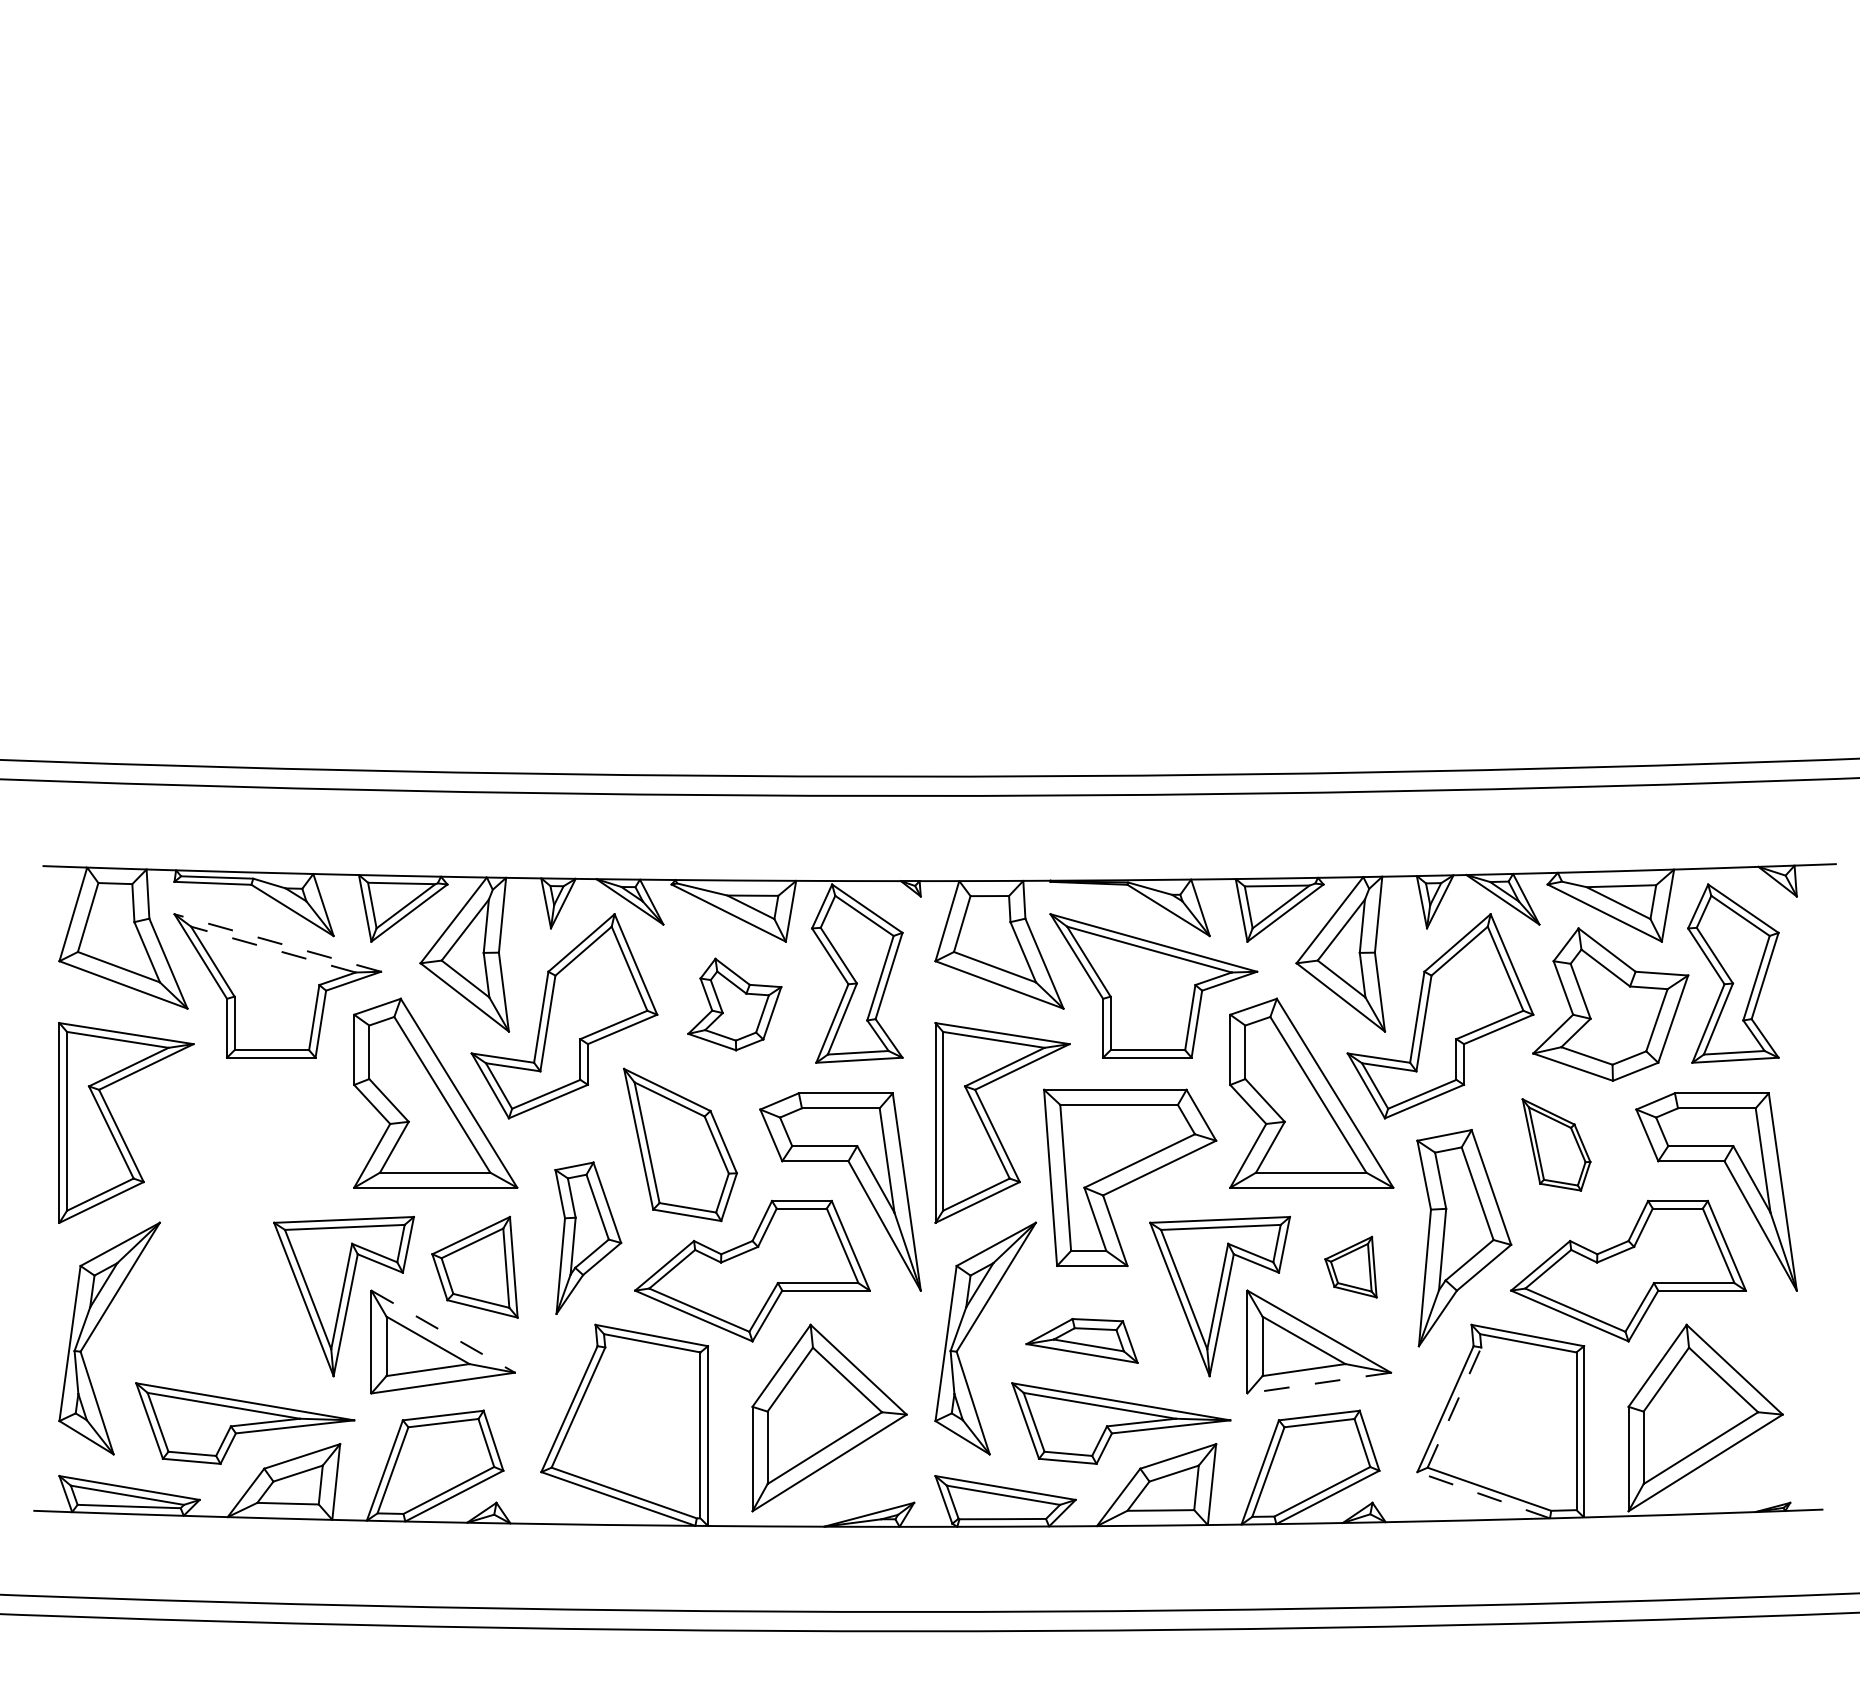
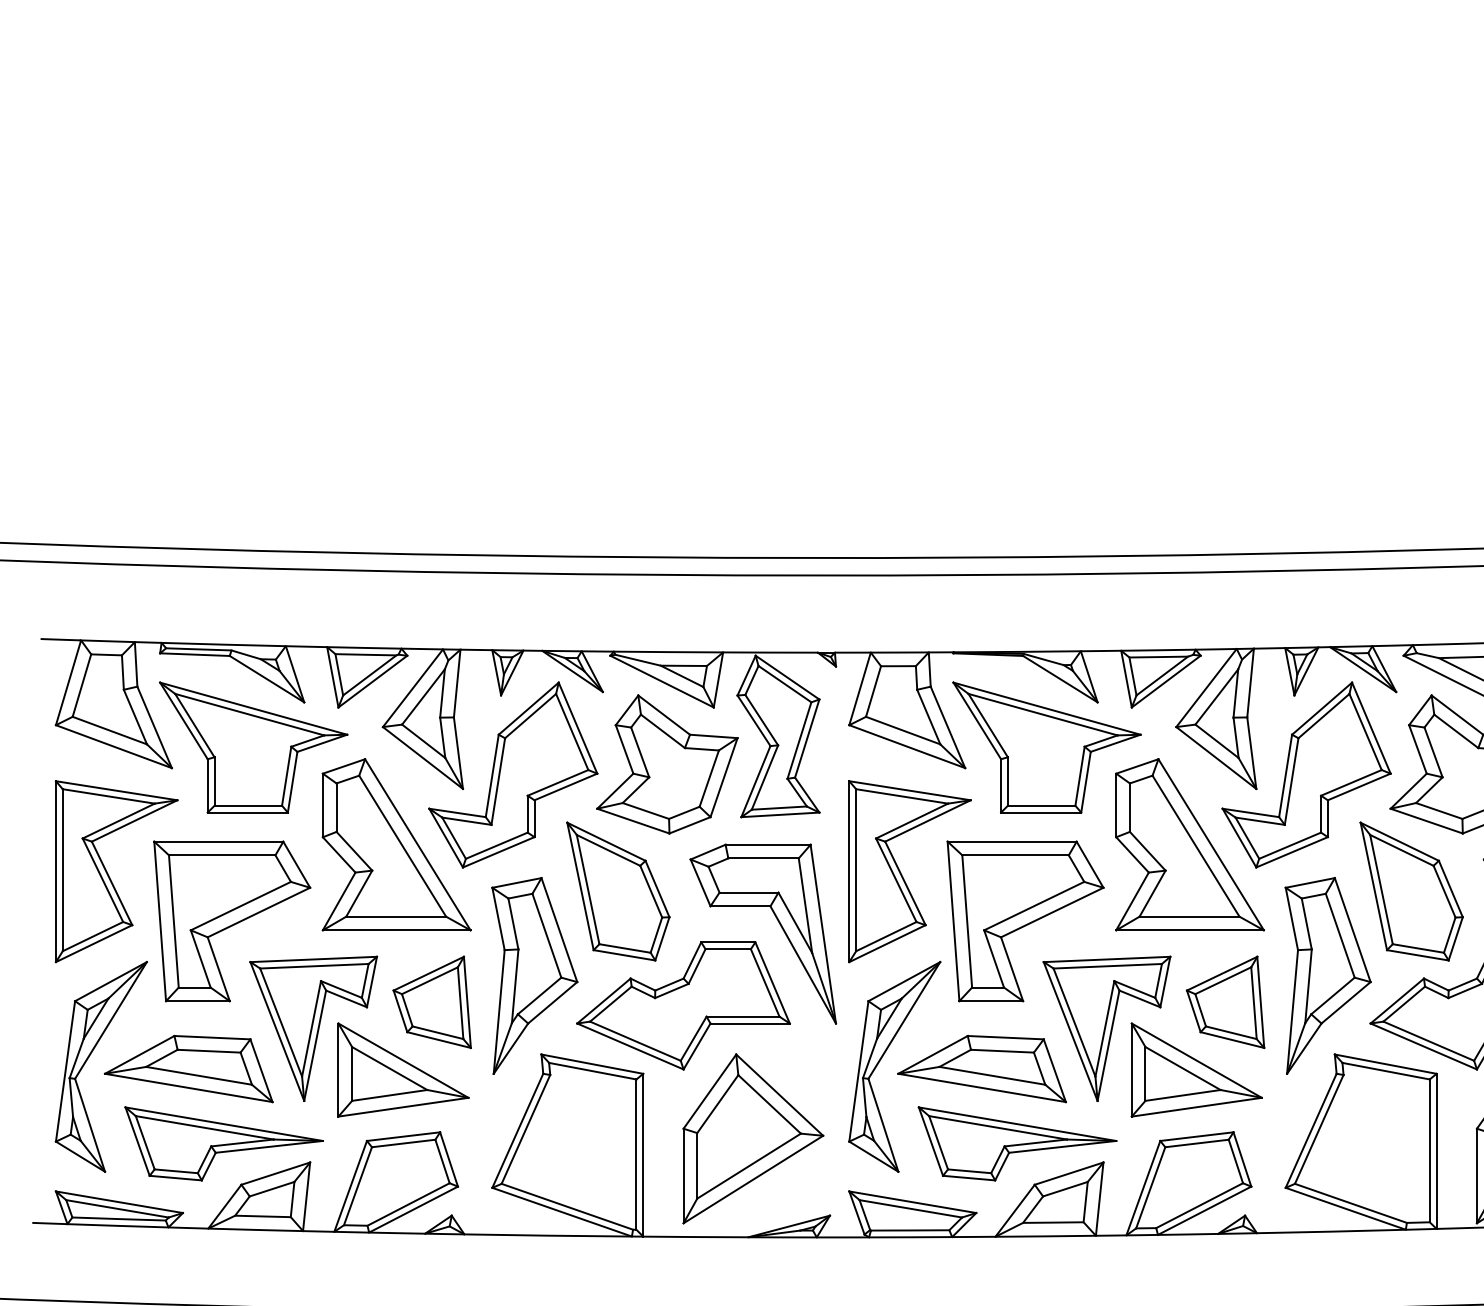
line: (277, 942) -> (253, 708), dashed -> solid
line: (272, 949) -> (248, 714), dashed -> solid
part: (734, 1004) -> (667, 764), size x1.67
part: (1556, 1144) -> (1411, 891), size x1.67
part: (254, 1177) -> (232, 921), added
part: (588, 1238) -> (535, 976), size x1.43
part: (1350, 1266) -> (1225, 1001), size x1.67
line: (443, 1331) -> (403, 1060), dashed -> solid
part: (205, 1340) -> (188, 1068), added
part: (1081, 1340) -> (981, 1068), size x1.67
line: (1319, 1383) -> (1197, 1107), dashed -> solid
line: (1454, 1407) -> (1319, 1129), dashed -> solid
line: (1483, 1495) -> (1345, 1209), dashed -> solid

